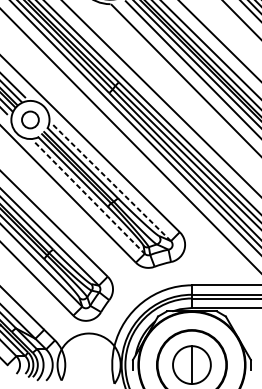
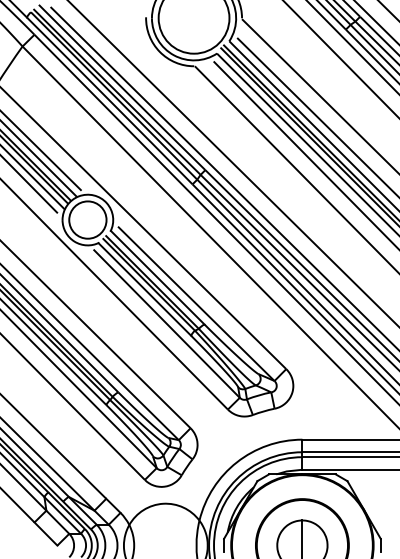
circle: (30, 119) -> (87, 219), size x1.67
line: (111, 182) -> (195, 303), dashed -> solid
line: (90, 198) -> (167, 324), dashed -> solid

